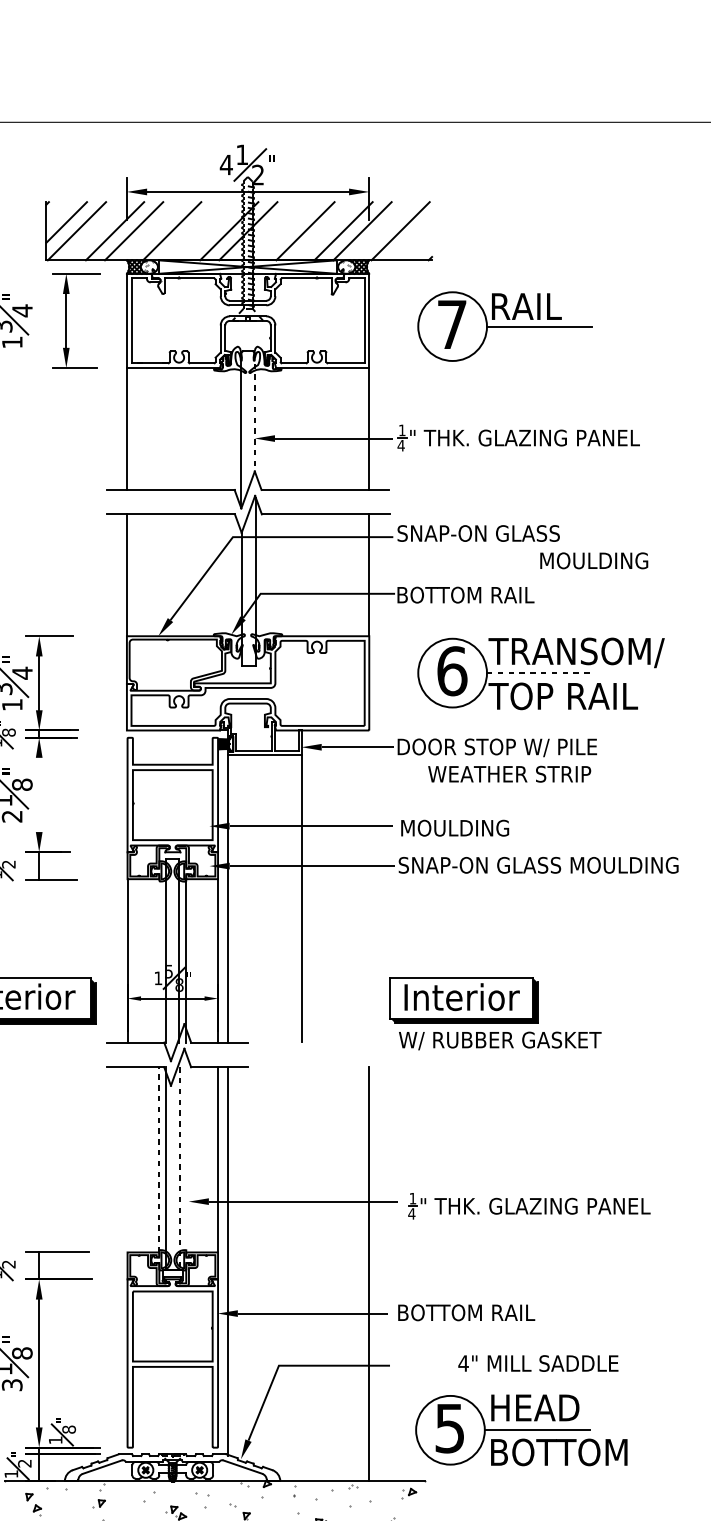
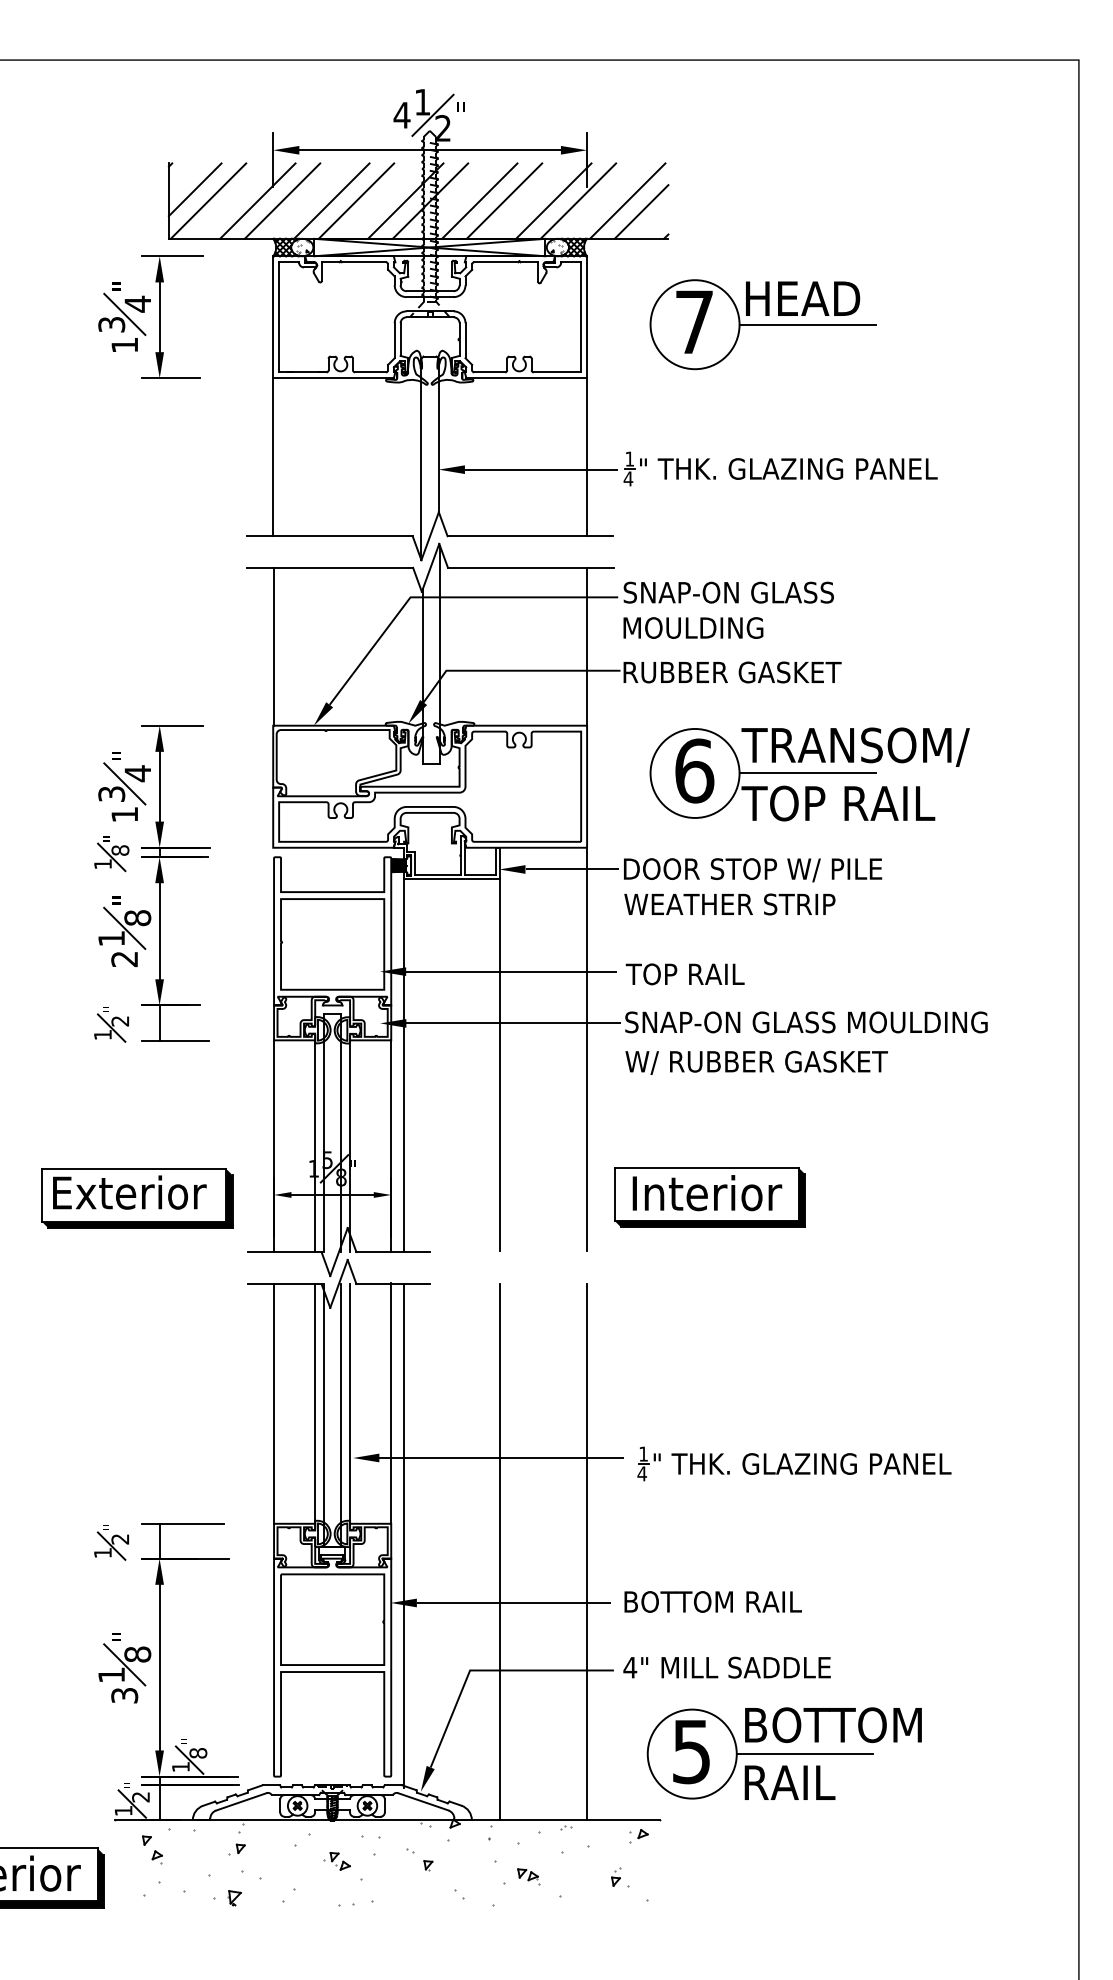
line: (191, 230) -> (356, 200), added
line: (286, 230) -> (479, 200), added
line: (411, 239) -> (641, 211), added
text: (537, 306) -> (805, 298), RAIL -> HEAD
part: (66, 320) -> (160, 316), moved
line: (254, 412) -> (438, 435), dashed -> solid
text: (594, 560) -> (693, 627), moved
text: (482, 595) -> (733, 672), BOTTOM RAIL -> RUBBER GASKET
line: (540, 673) -> (808, 773), dashed -> solid
text: (509, 774) -> (729, 904), moved
line: (39, 795) -> (159, 931), added
text: (453, 828) -> (696, 974), MOULDING -> TOP RAIL
line: (369, 885) -> (587, 1048), added
line: (159, 961) -> (315, 1146), added
text: (500, 1040) -> (756, 1062), moved
line: (127, 1159) -> (274, 1403), added
line: (159, 1159) -> (315, 1403), dashed -> solid
line: (186, 1159) -> (350, 1403), added
line: (179, 1168) -> (341, 1415), dashed -> solid
line: (301, 1273) -> (499, 1551), added
text: (537, 1363) -> (726, 1667), moved
text: (561, 1408) -> (835, 1725), HEAD -> BOTTOM
text: (561, 1452) -> (835, 1782), BOTTOM -> RAIL

